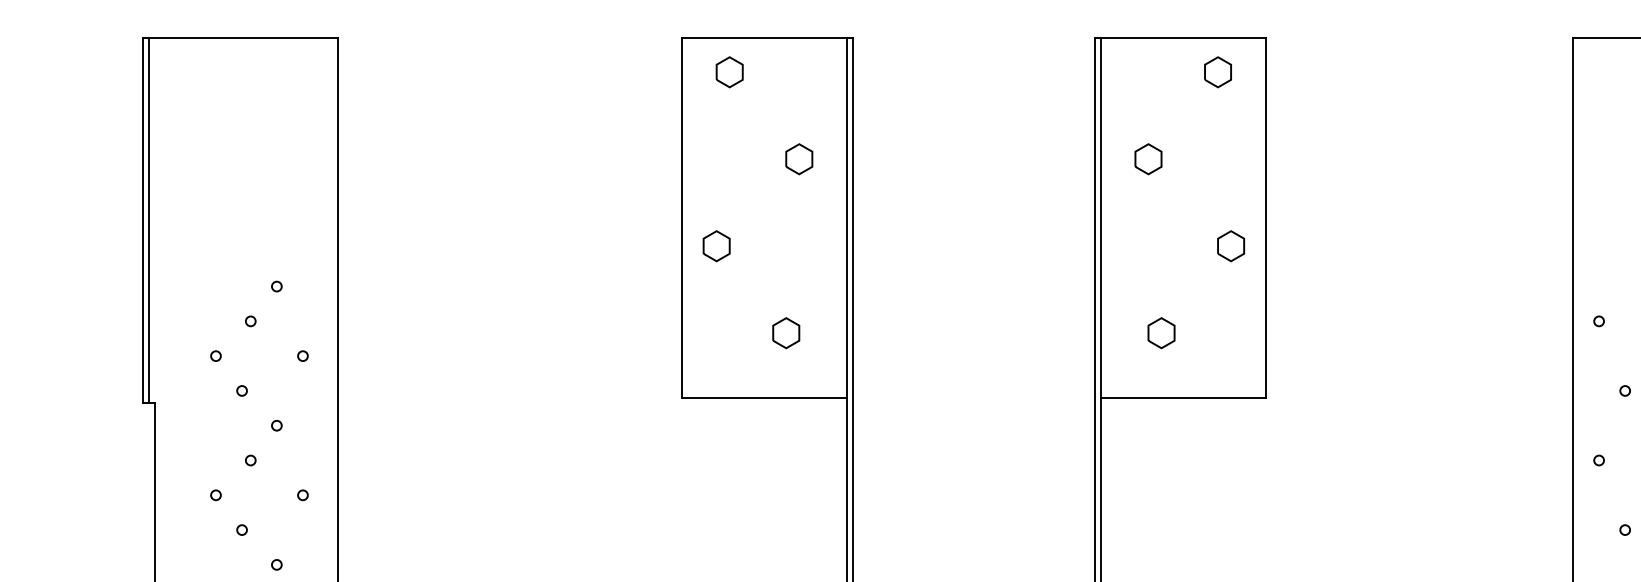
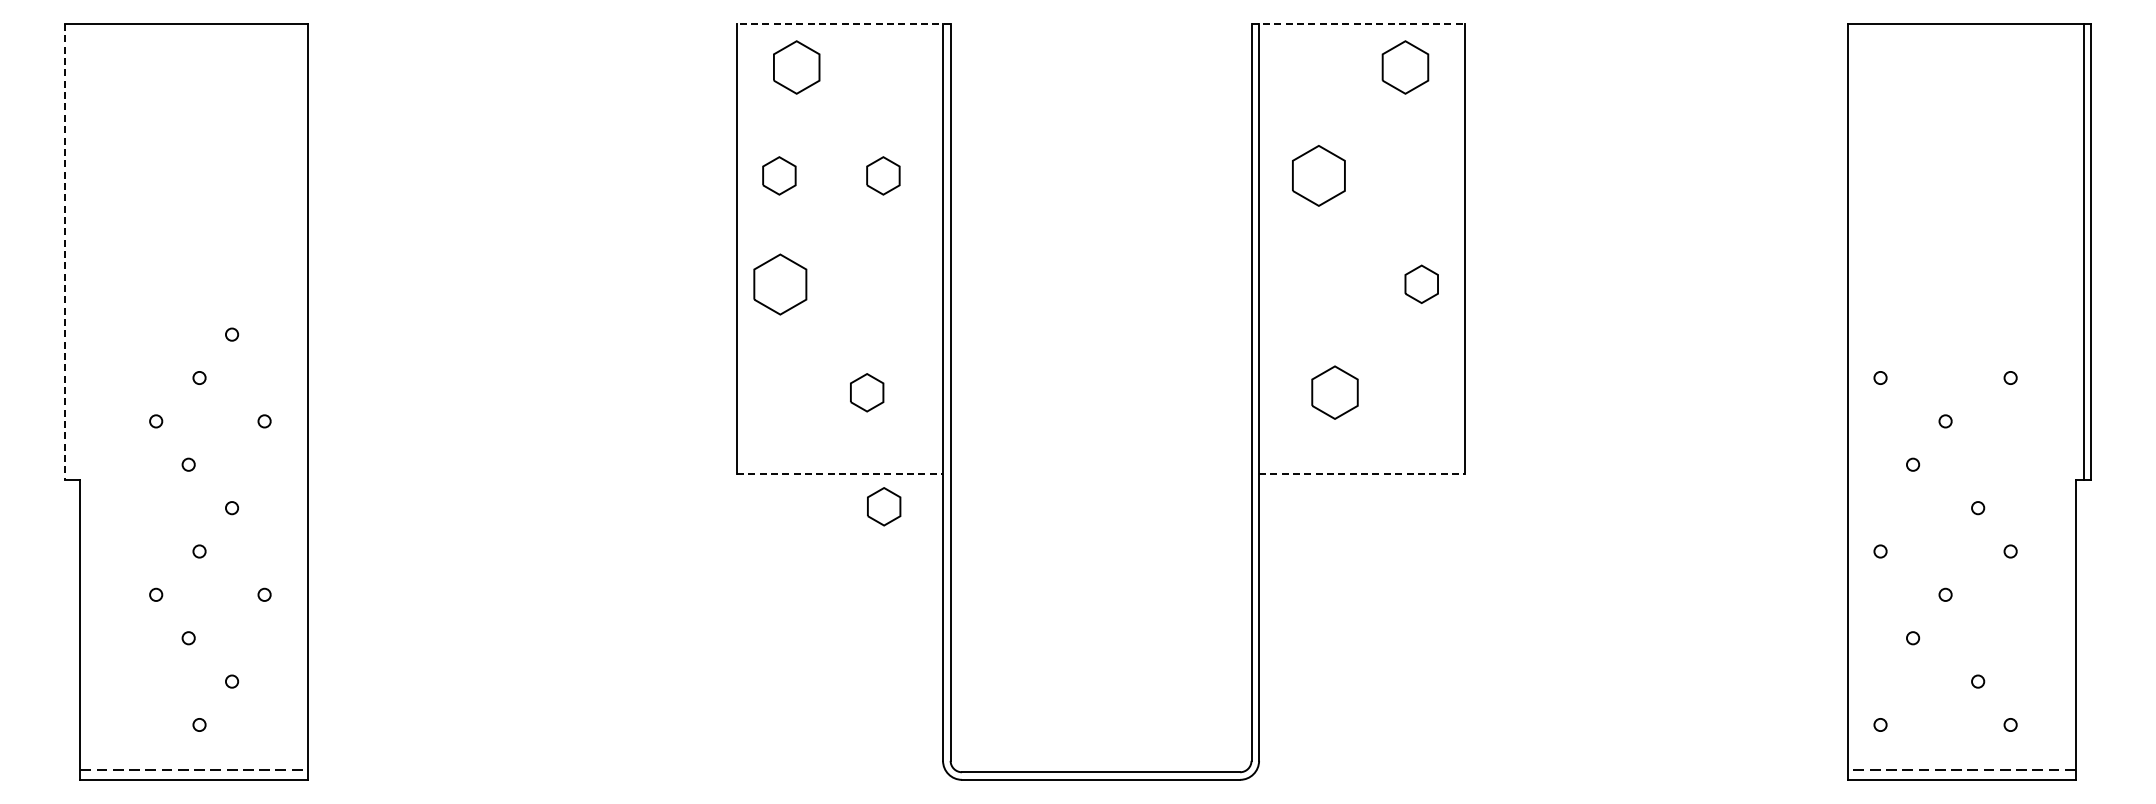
line: (767, 37) -> (843, 24), solid -> dashed
line: (1180, 37) -> (1358, 24), solid -> dashed
part: (729, 72) -> (796, 67), size x1.4
part: (1218, 72) -> (1405, 67), size x1.4
part: (715, 158) -> (779, 175), added
part: (1148, 158) -> (1318, 175), size x1.6
line: (142, 219) -> (64, 251), solid -> dashed
line: (148, 219) -> (72, 251), removed
part: (716, 245) -> (780, 283), size x1.6
part: (1161, 332) -> (1334, 392), size x1.4
line: (764, 398) -> (840, 474), solid -> dashed
line: (1183, 398) -> (1362, 474), solid -> dashed
part: (800, 424) -> (884, 506), added

